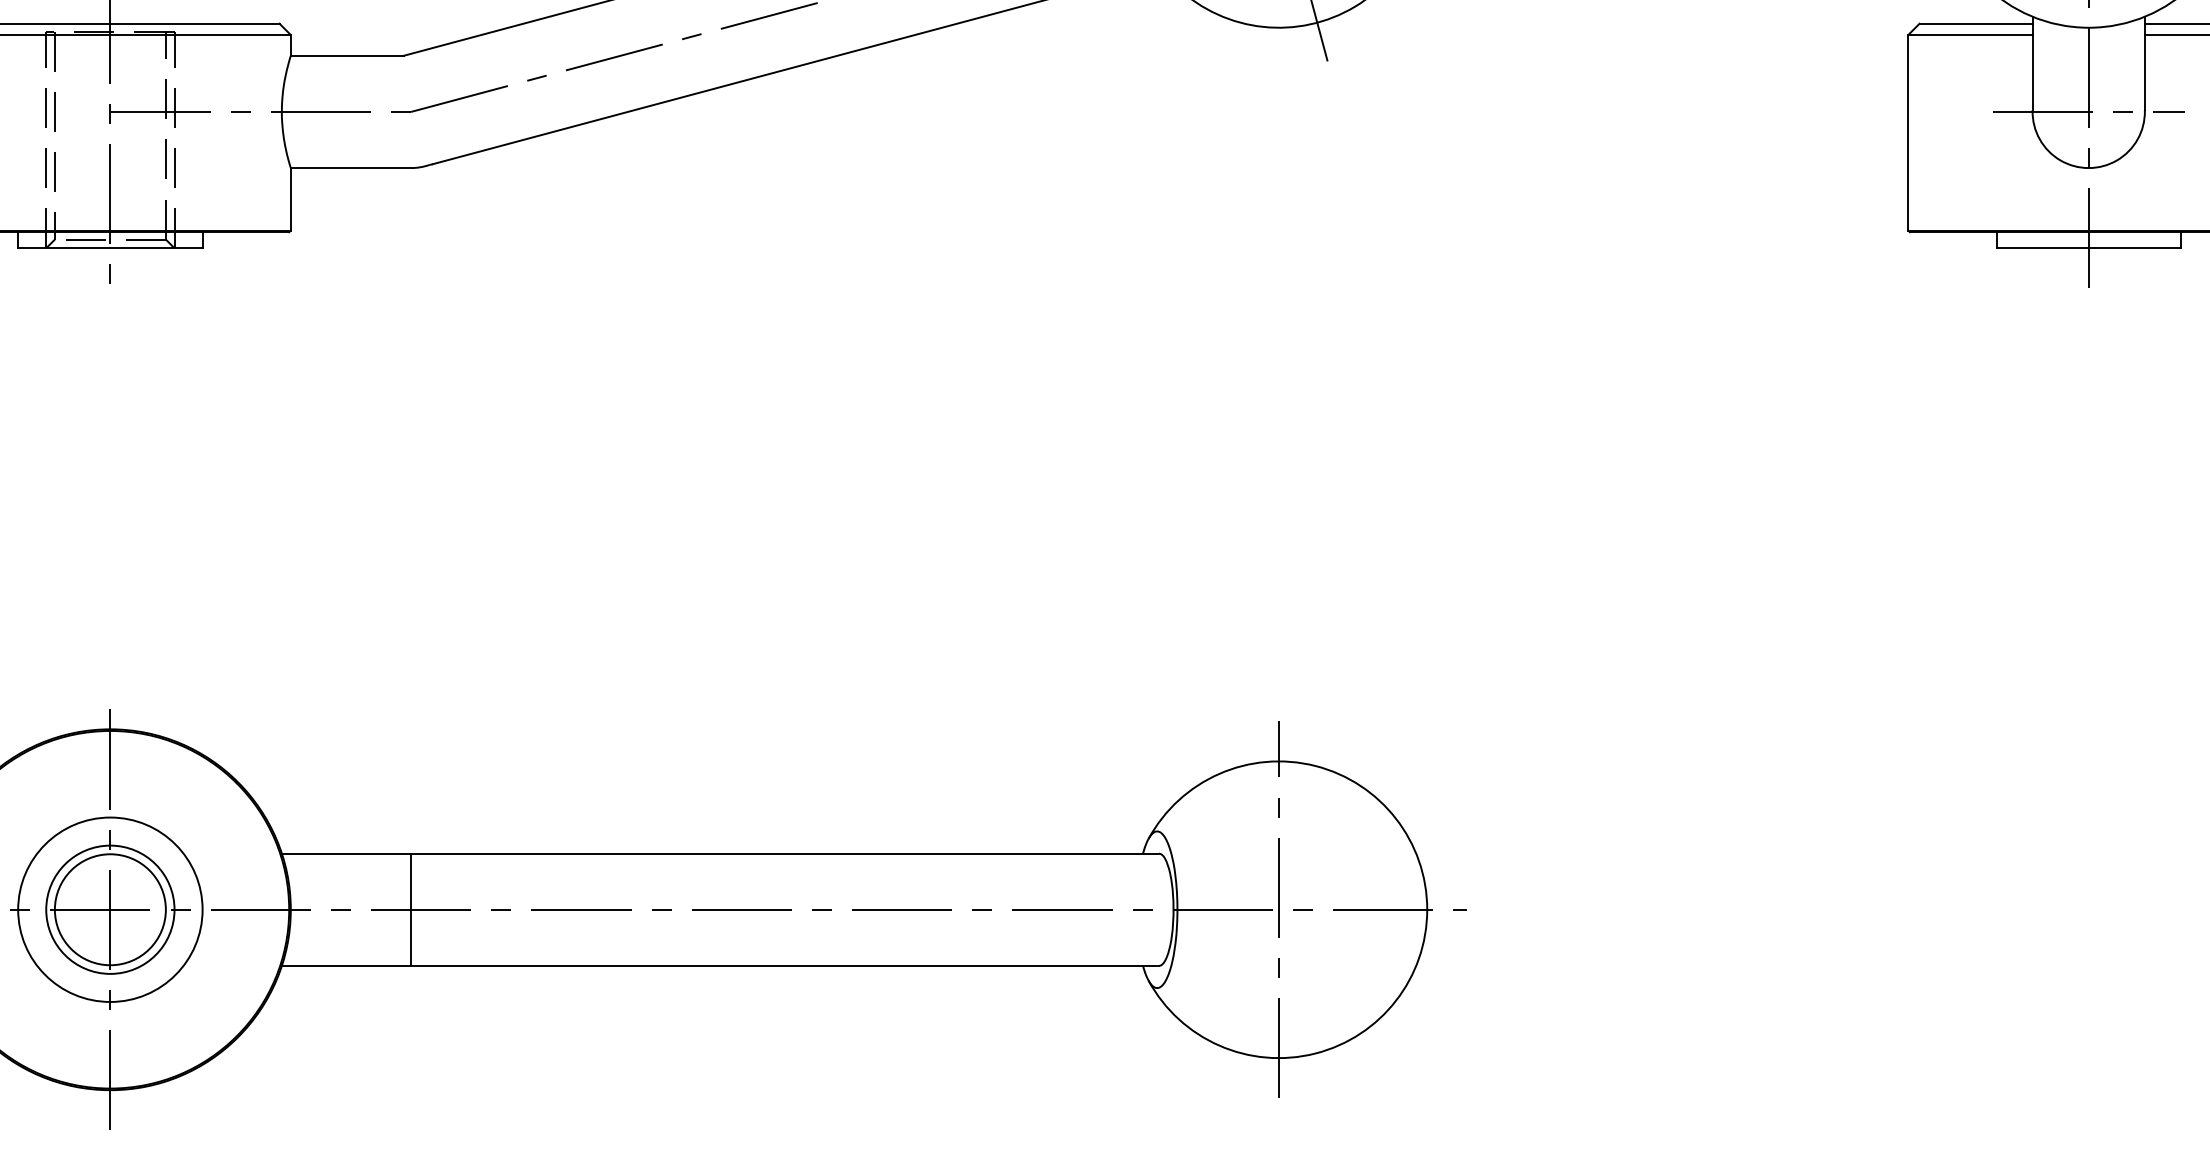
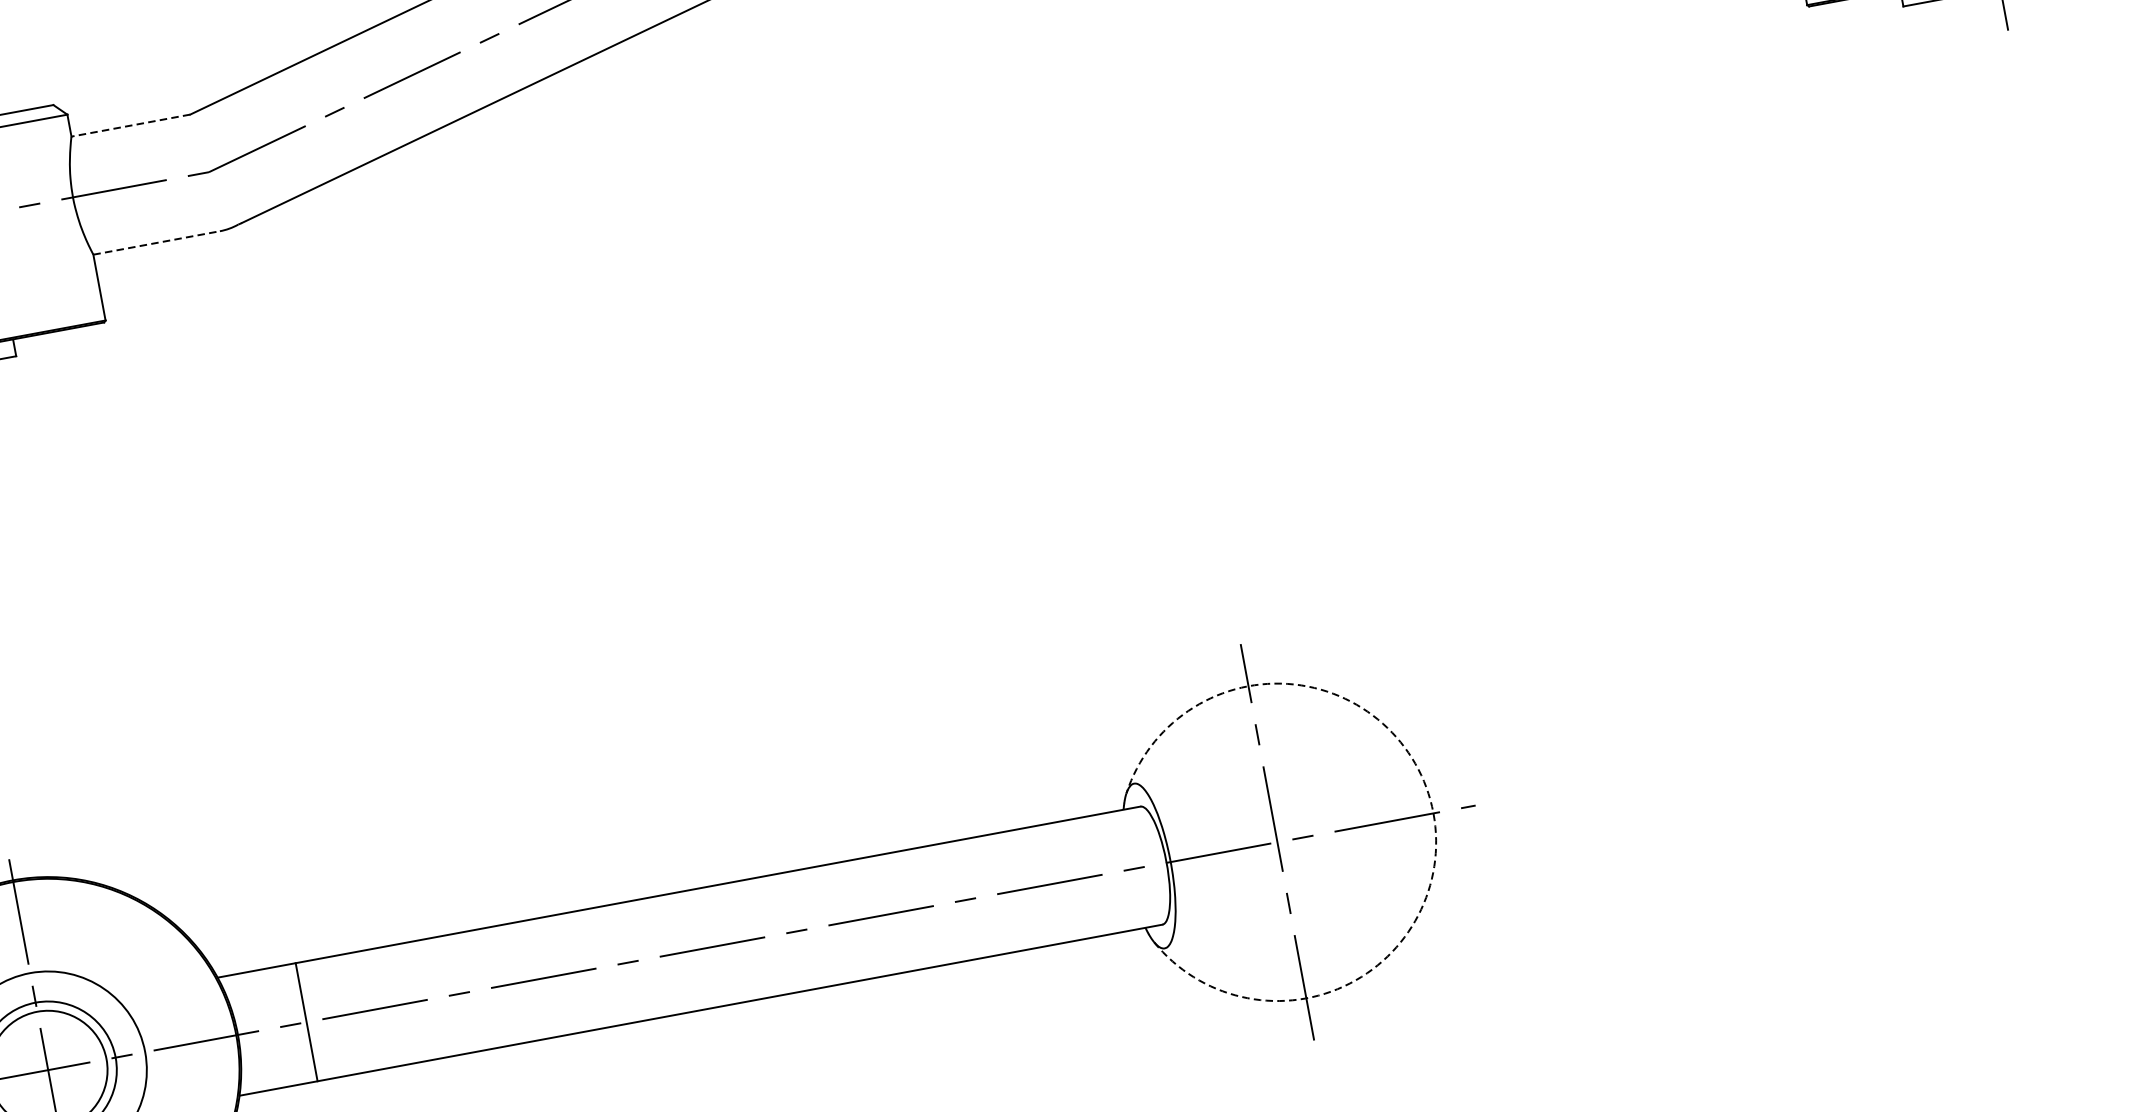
line: (346, 55) -> (130, 125), solid -> dashed
line: (351, 168) -> (157, 243), solid -> dashed
line: (411, 909) -> (307, 1021), moved
arc: (1427, 909) -> (1433, 813), solid -> dashed

